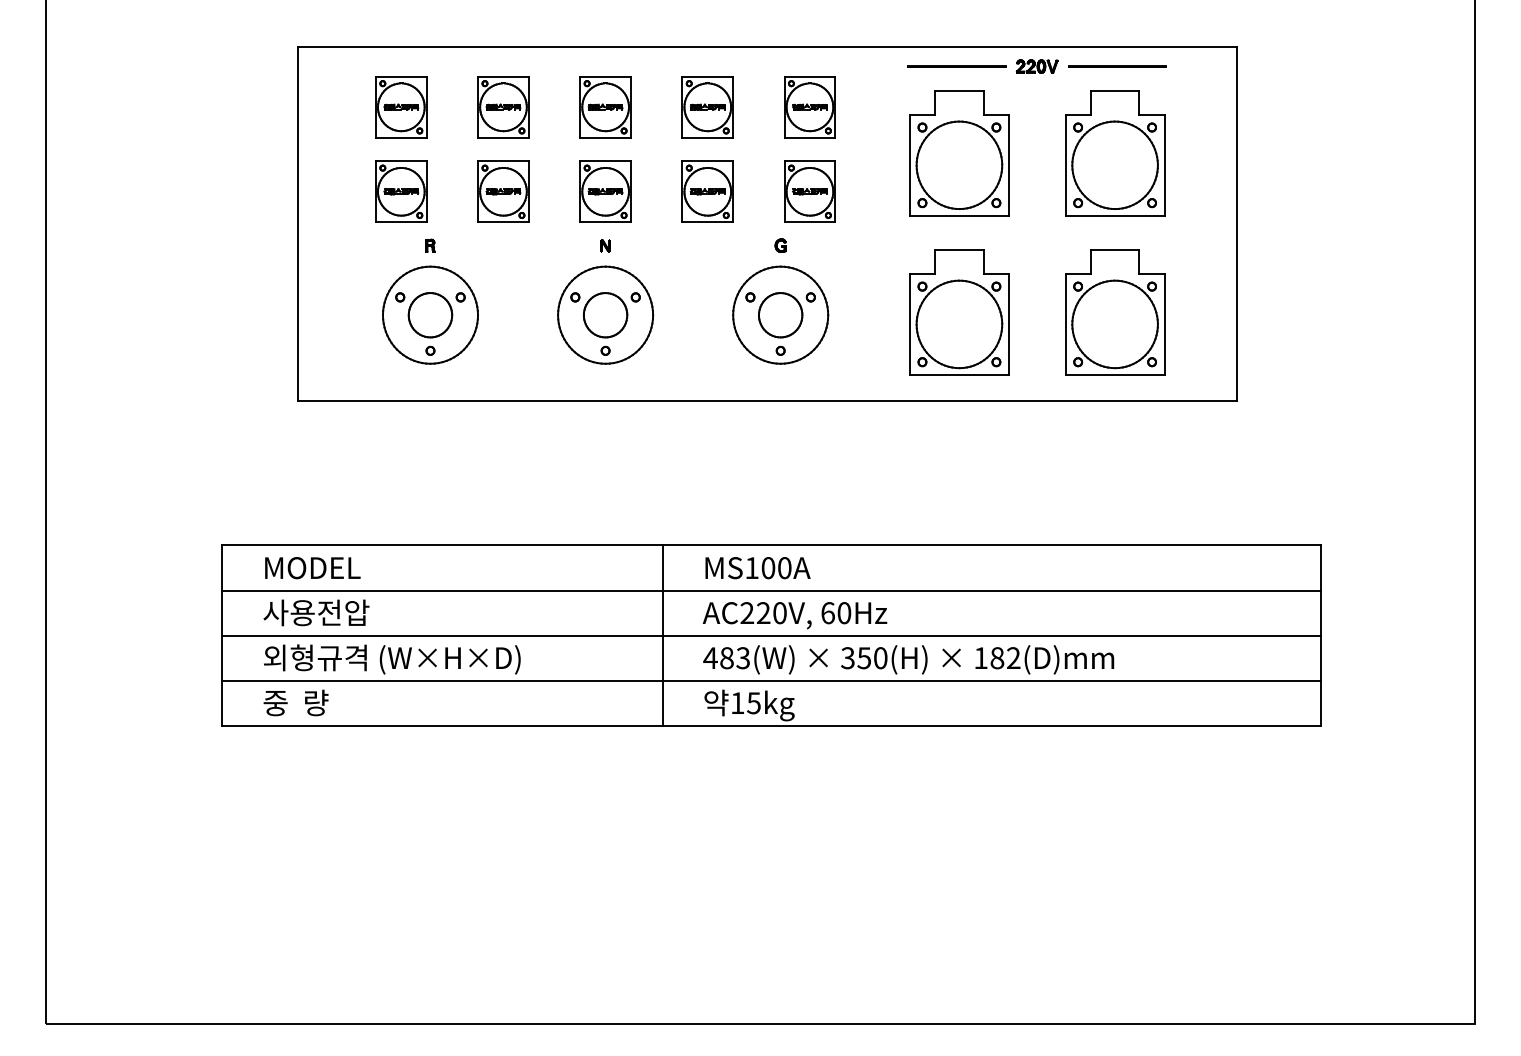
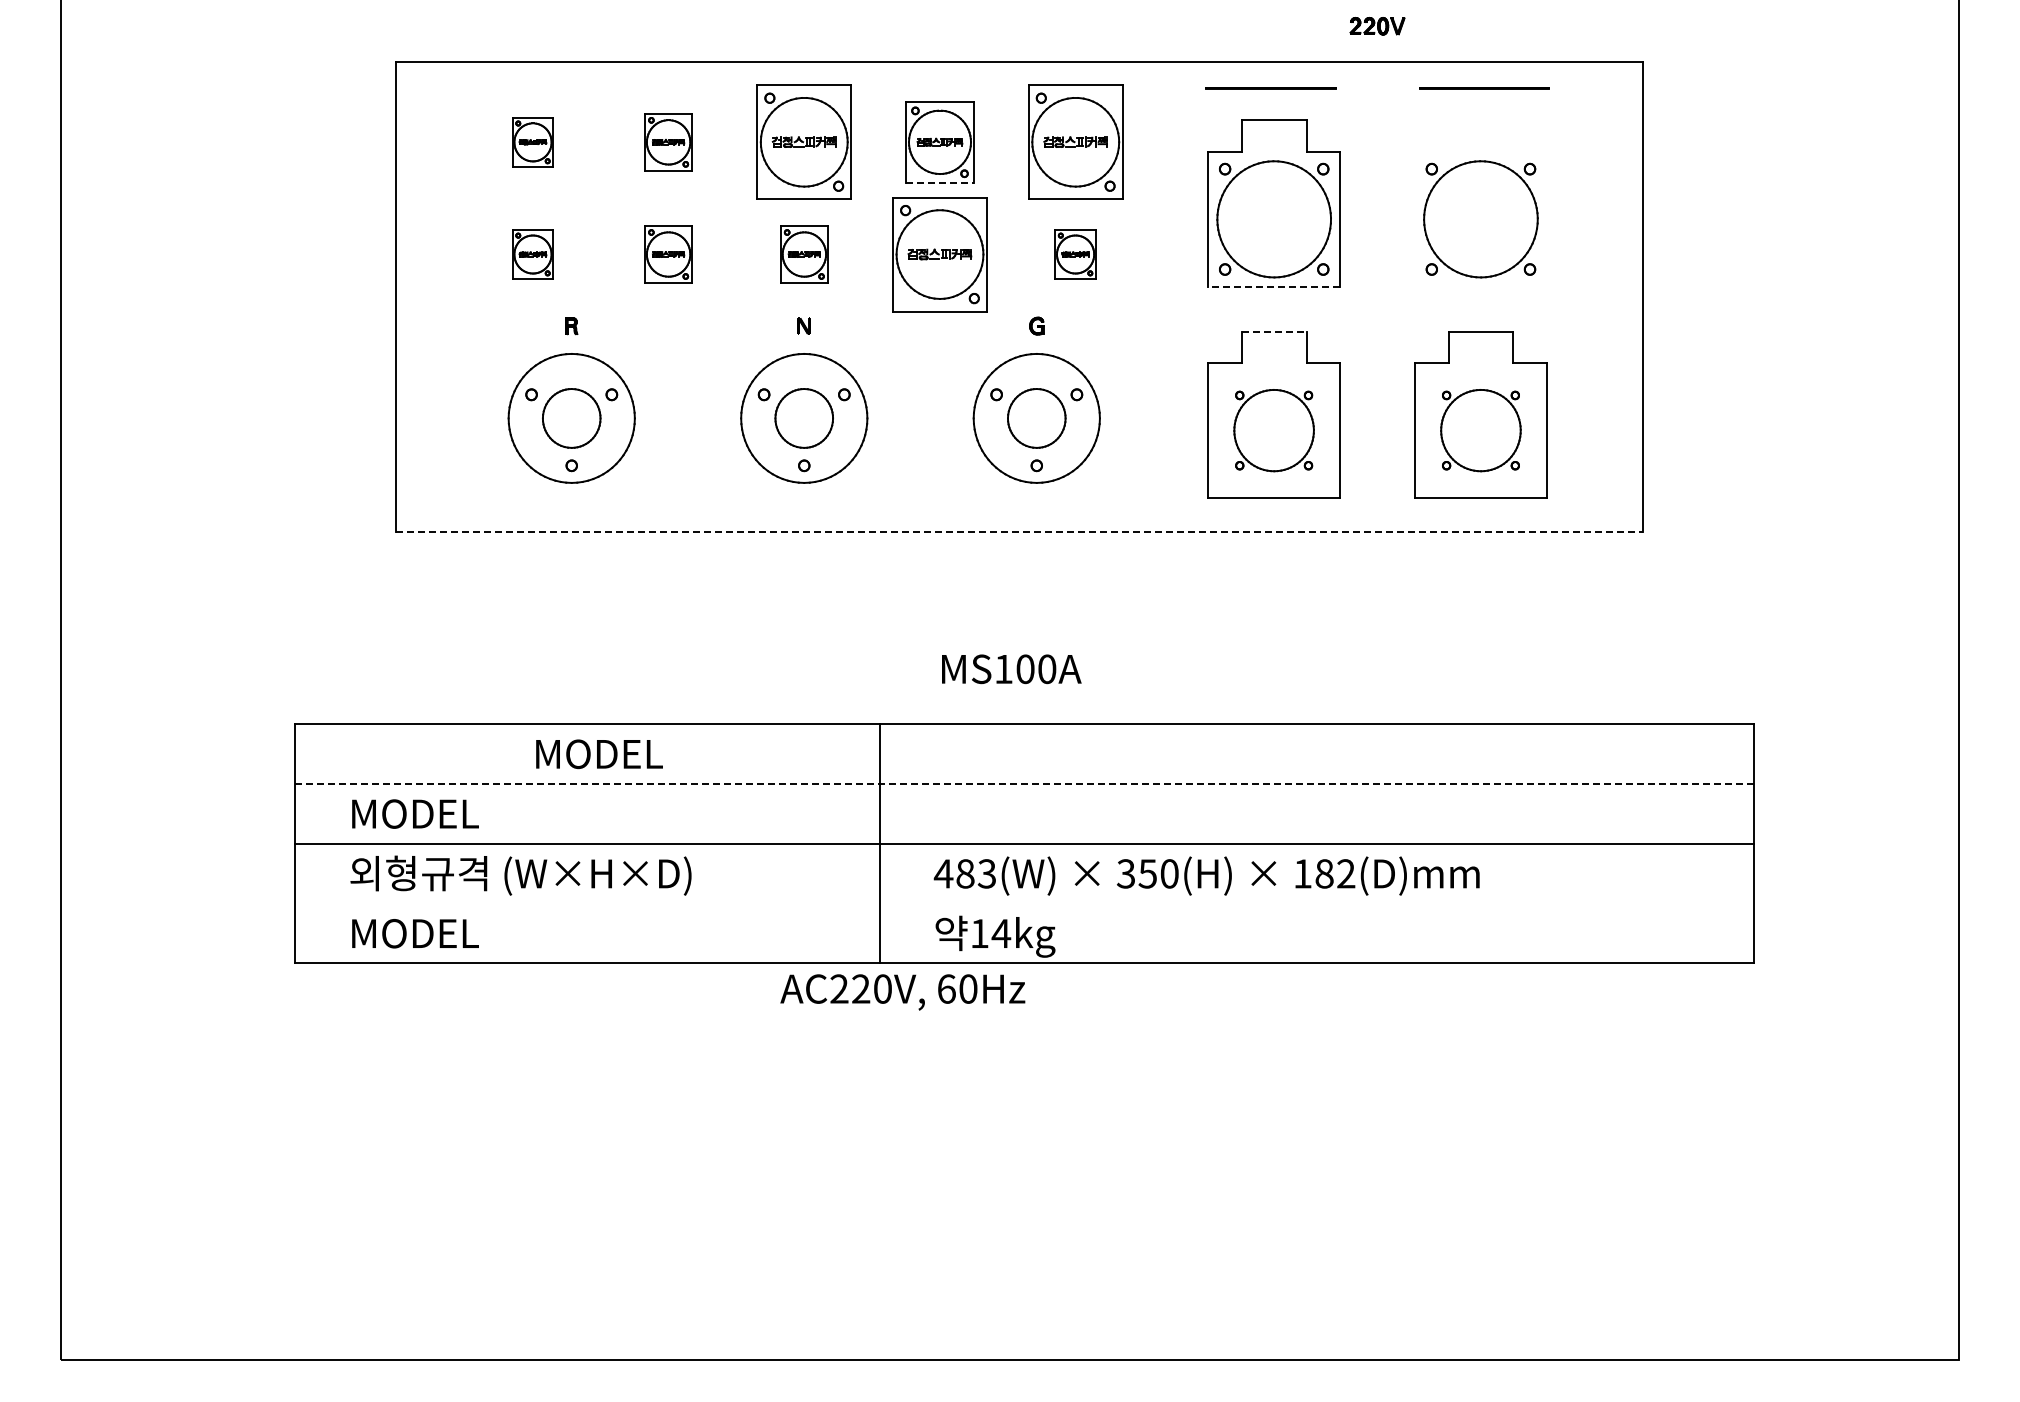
part: (1037, 66) -> (1377, 26), moved
part: (400, 107) -> (532, 142), size x0.6
part: (503, 107) -> (668, 142), size x0.7
part: (605, 107) -> (804, 142), size x1.4
part: (809, 107) -> (1075, 142), size x1.4
line: (707, 138) -> (939, 183), solid -> dashed
part: (1114, 153) -> (1480, 203), removed
part: (400, 191) -> (532, 254), size x0.6
part: (503, 191) -> (668, 254), size x0.7
part: (605, 191) -> (804, 254), size x0.7
part: (707, 191) -> (939, 254), size x1.4
part: (809, 191) -> (1075, 254), size x0.6
line: (959, 215) -> (1274, 286), solid -> dashed
line: (959, 249) -> (1274, 331), solid -> dashed
part: (958, 324) -> (1273, 430), size x0.7
part: (1114, 324) -> (1480, 430), size x0.7
line: (767, 400) -> (1019, 531), solid -> dashed
text: (312, 568) -> (599, 754), moved
text: (757, 568) -> (1011, 669), moved
line: (772, 590) -> (1025, 784), solid -> dashed
text: (315, 612) -> (419, 813), 사용전압 -> MODEL
text: (794, 615) -> (902, 992), moved
line: (771, 680) -> (1024, 903), removed
text: (312, 702) -> (414, 932), 중  량 -> MODEL
text: (754, 703) -> (1001, 933), 15kg -> 14kg

